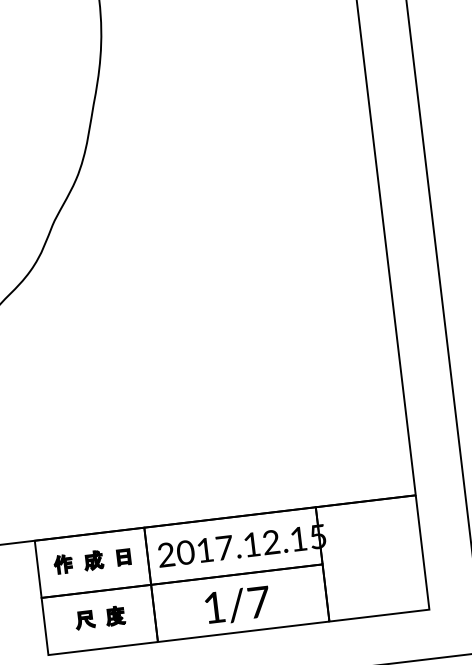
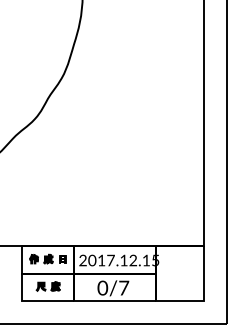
text: (213, 606) -> (102, 287), 1/7 -> 0/7

